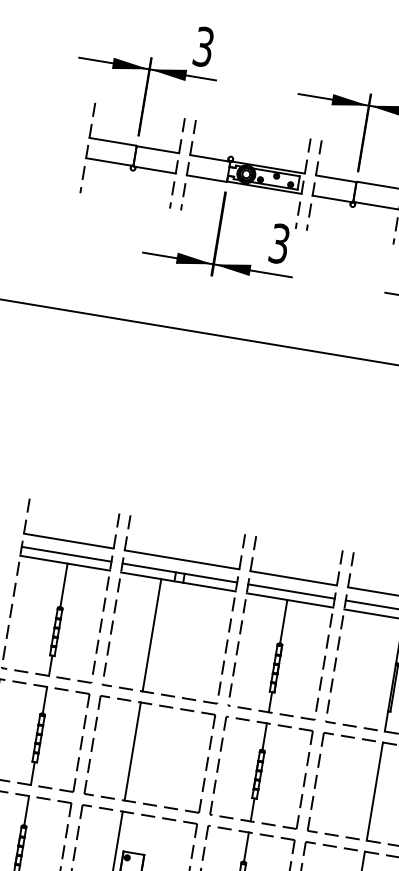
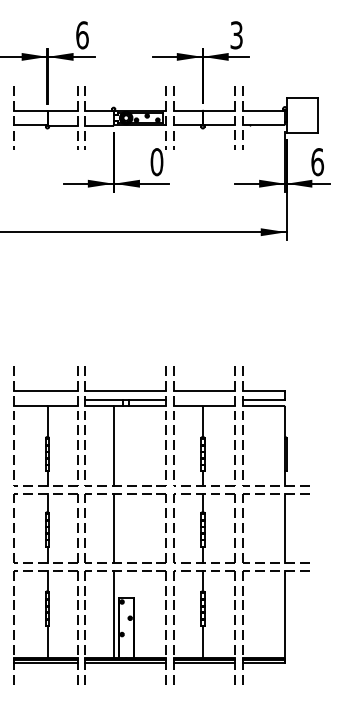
text: (203, 47) -> (82, 35), 3 -> 6
text: (278, 244) -> (156, 162), 3 -> 0
line: (66, 554) -> (45, 400), removed
line: (291, 592) -> (204, 400), removed

